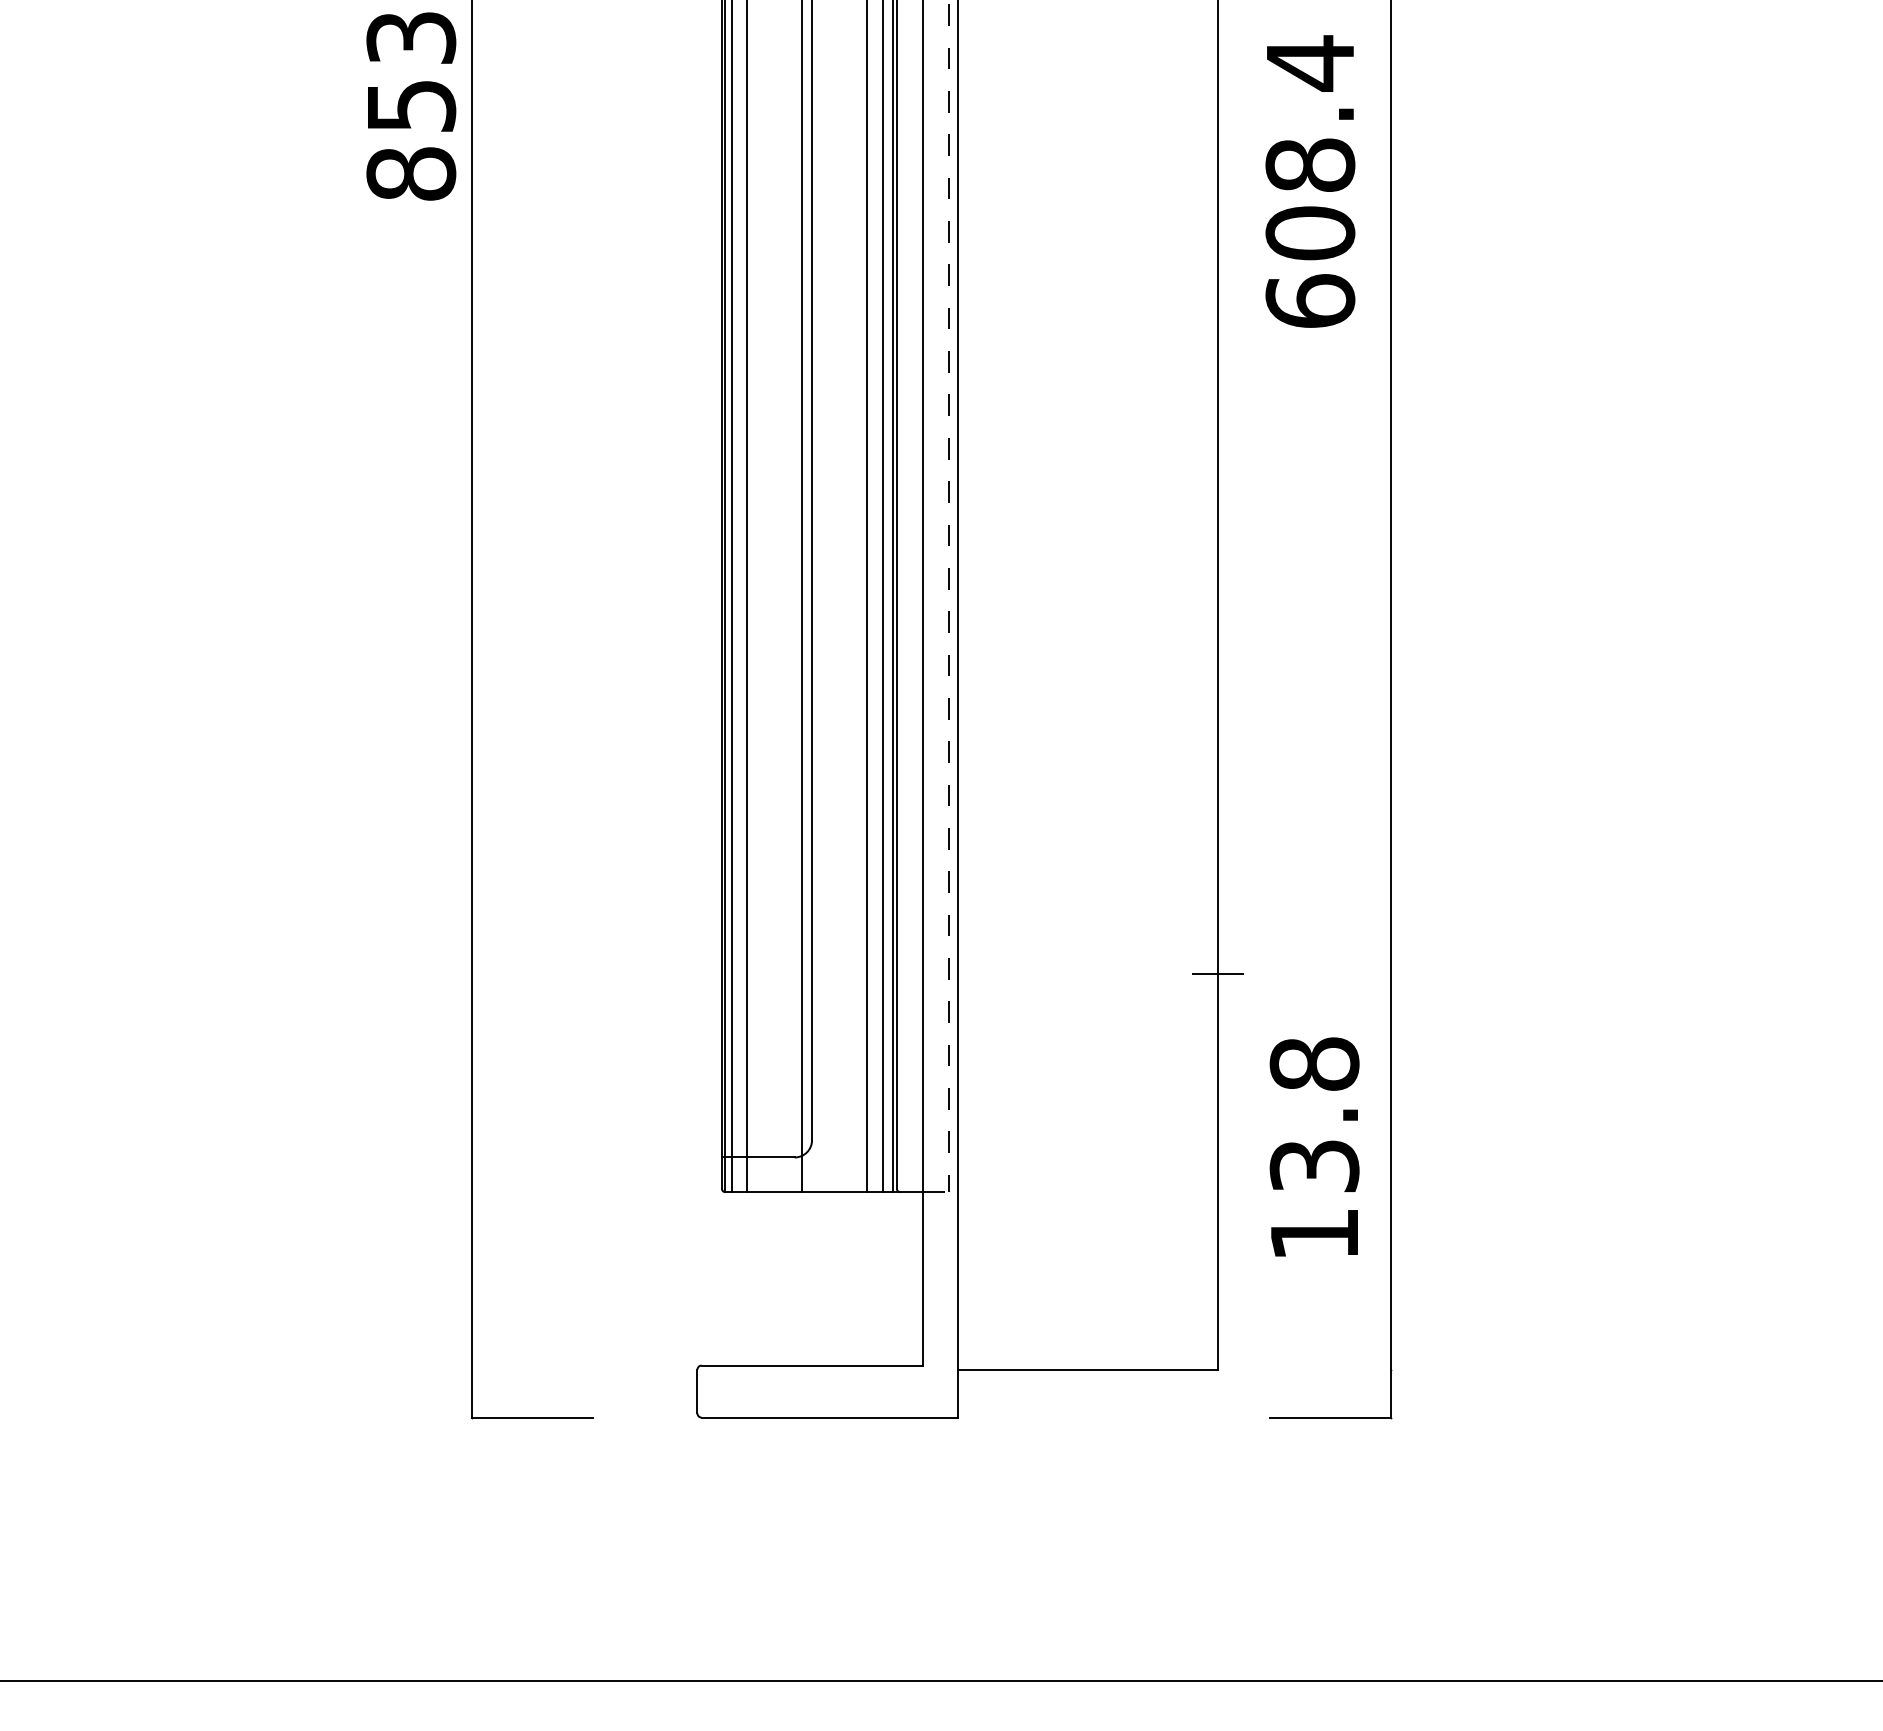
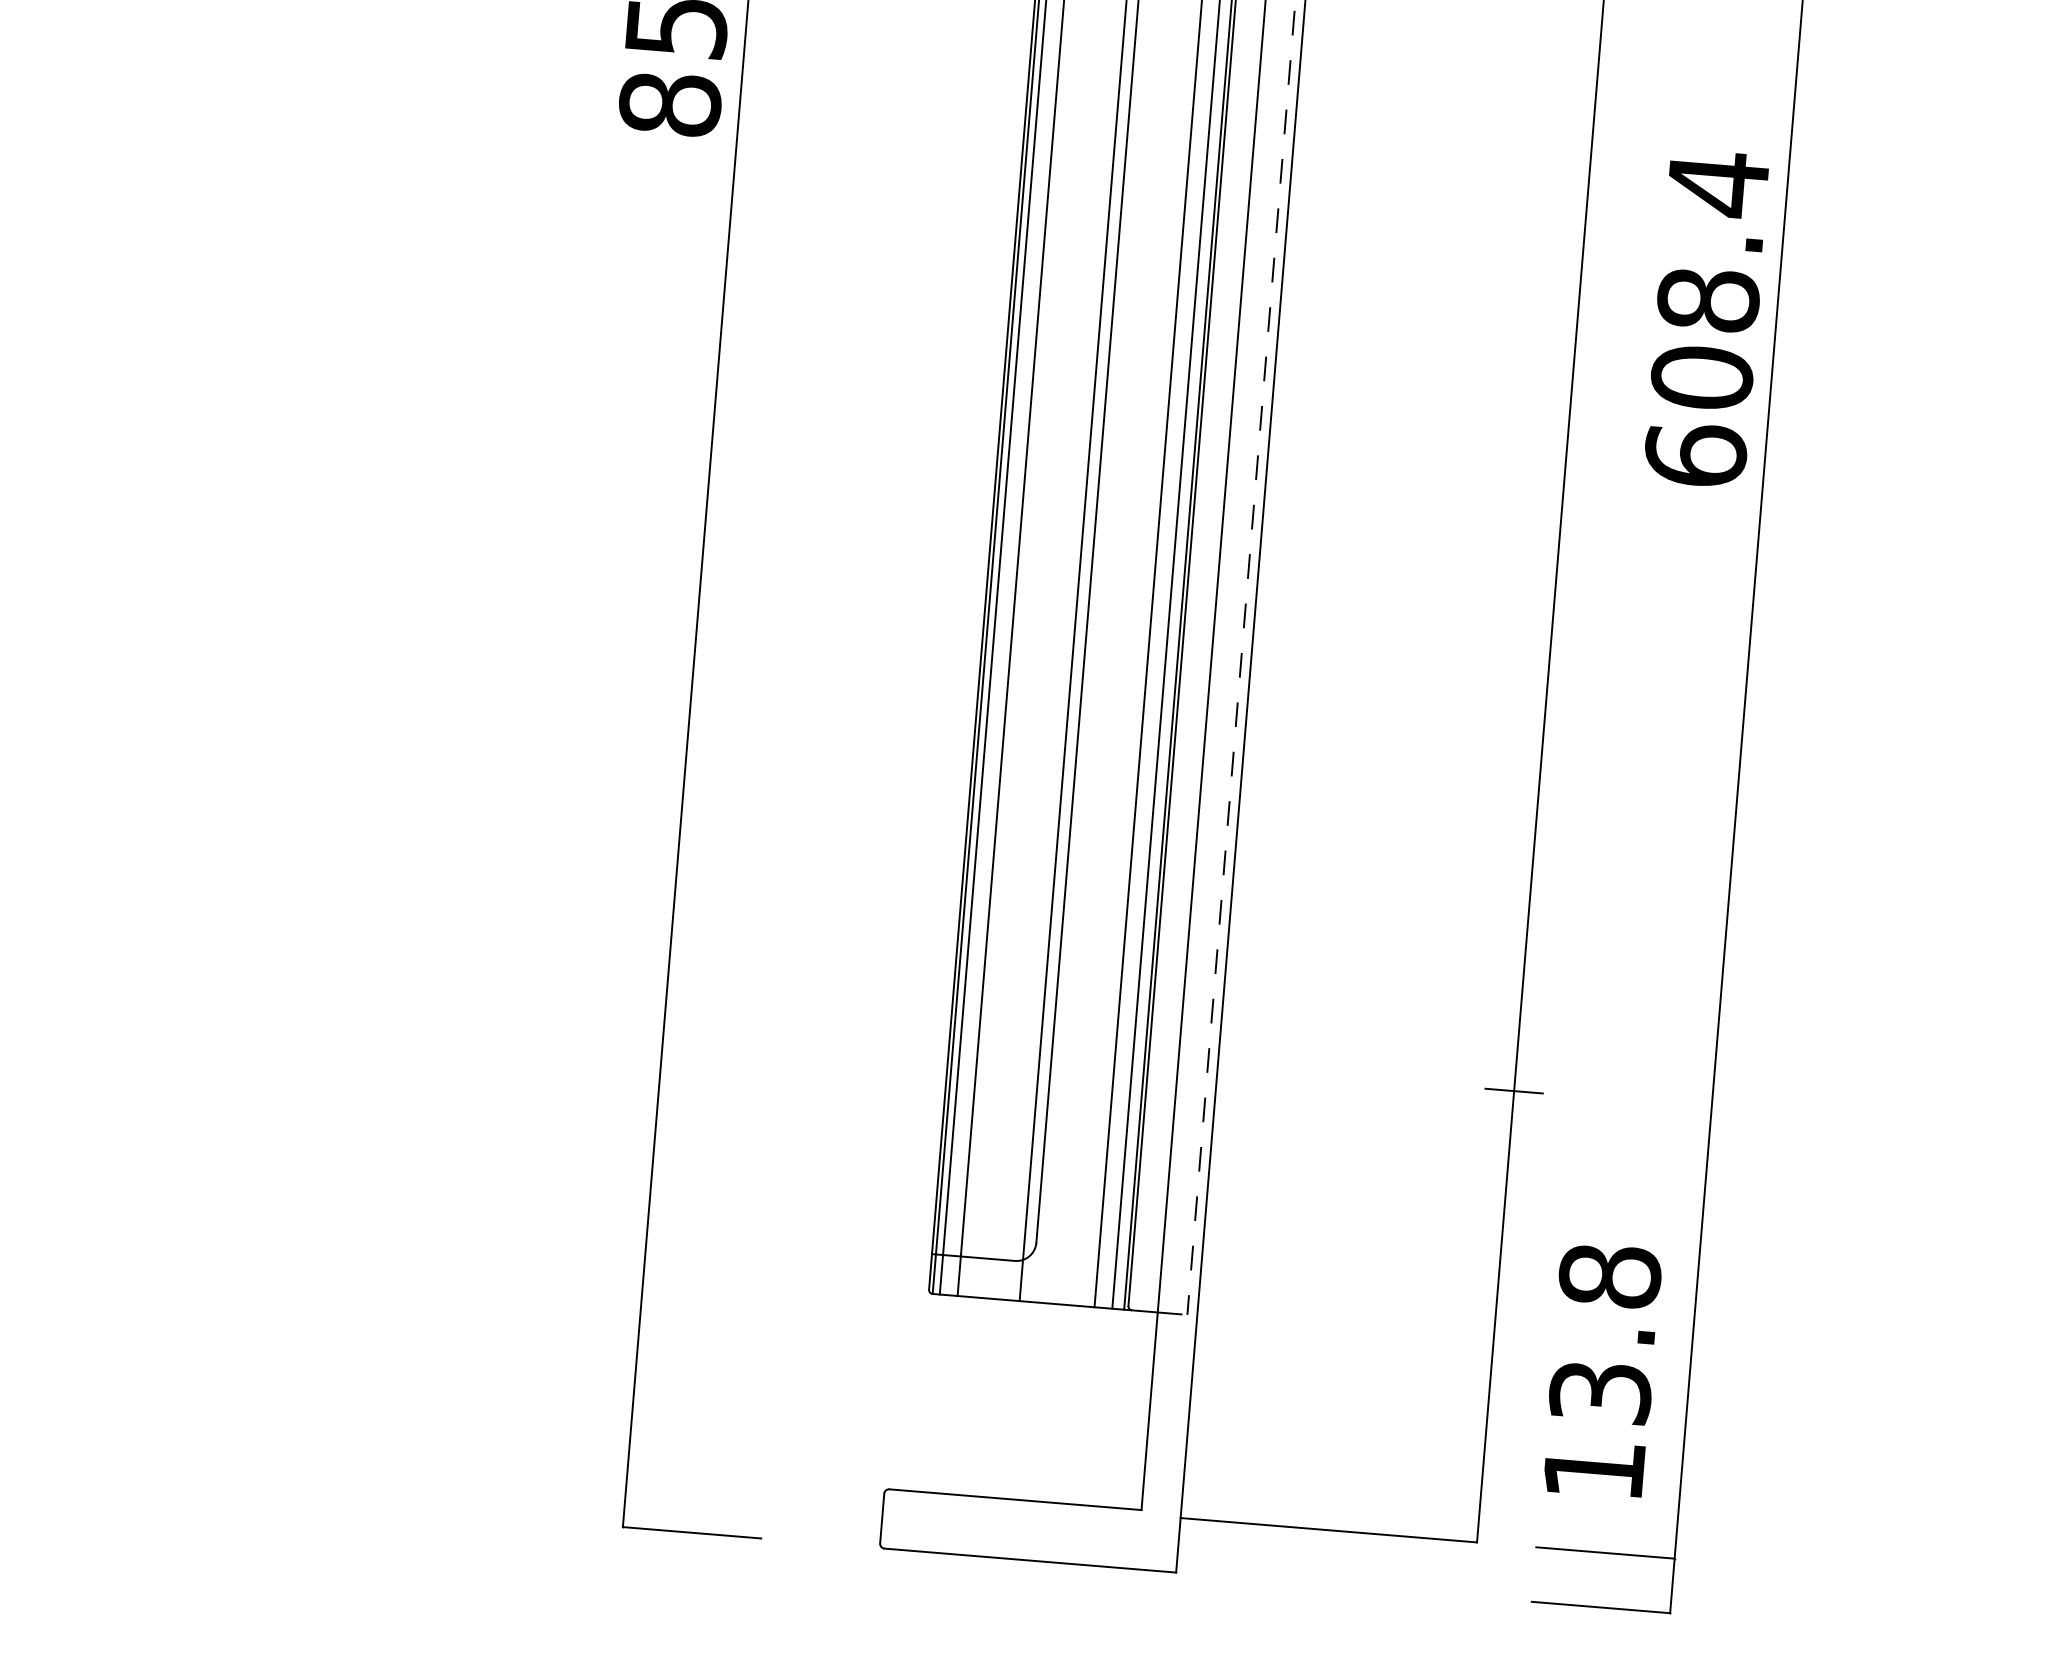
text: (1310, 181) -> (1707, 318), moved
text: (1314, 1146) -> (1602, 1370), moved
line: (1330, 1369) -> (1605, 1552), added

